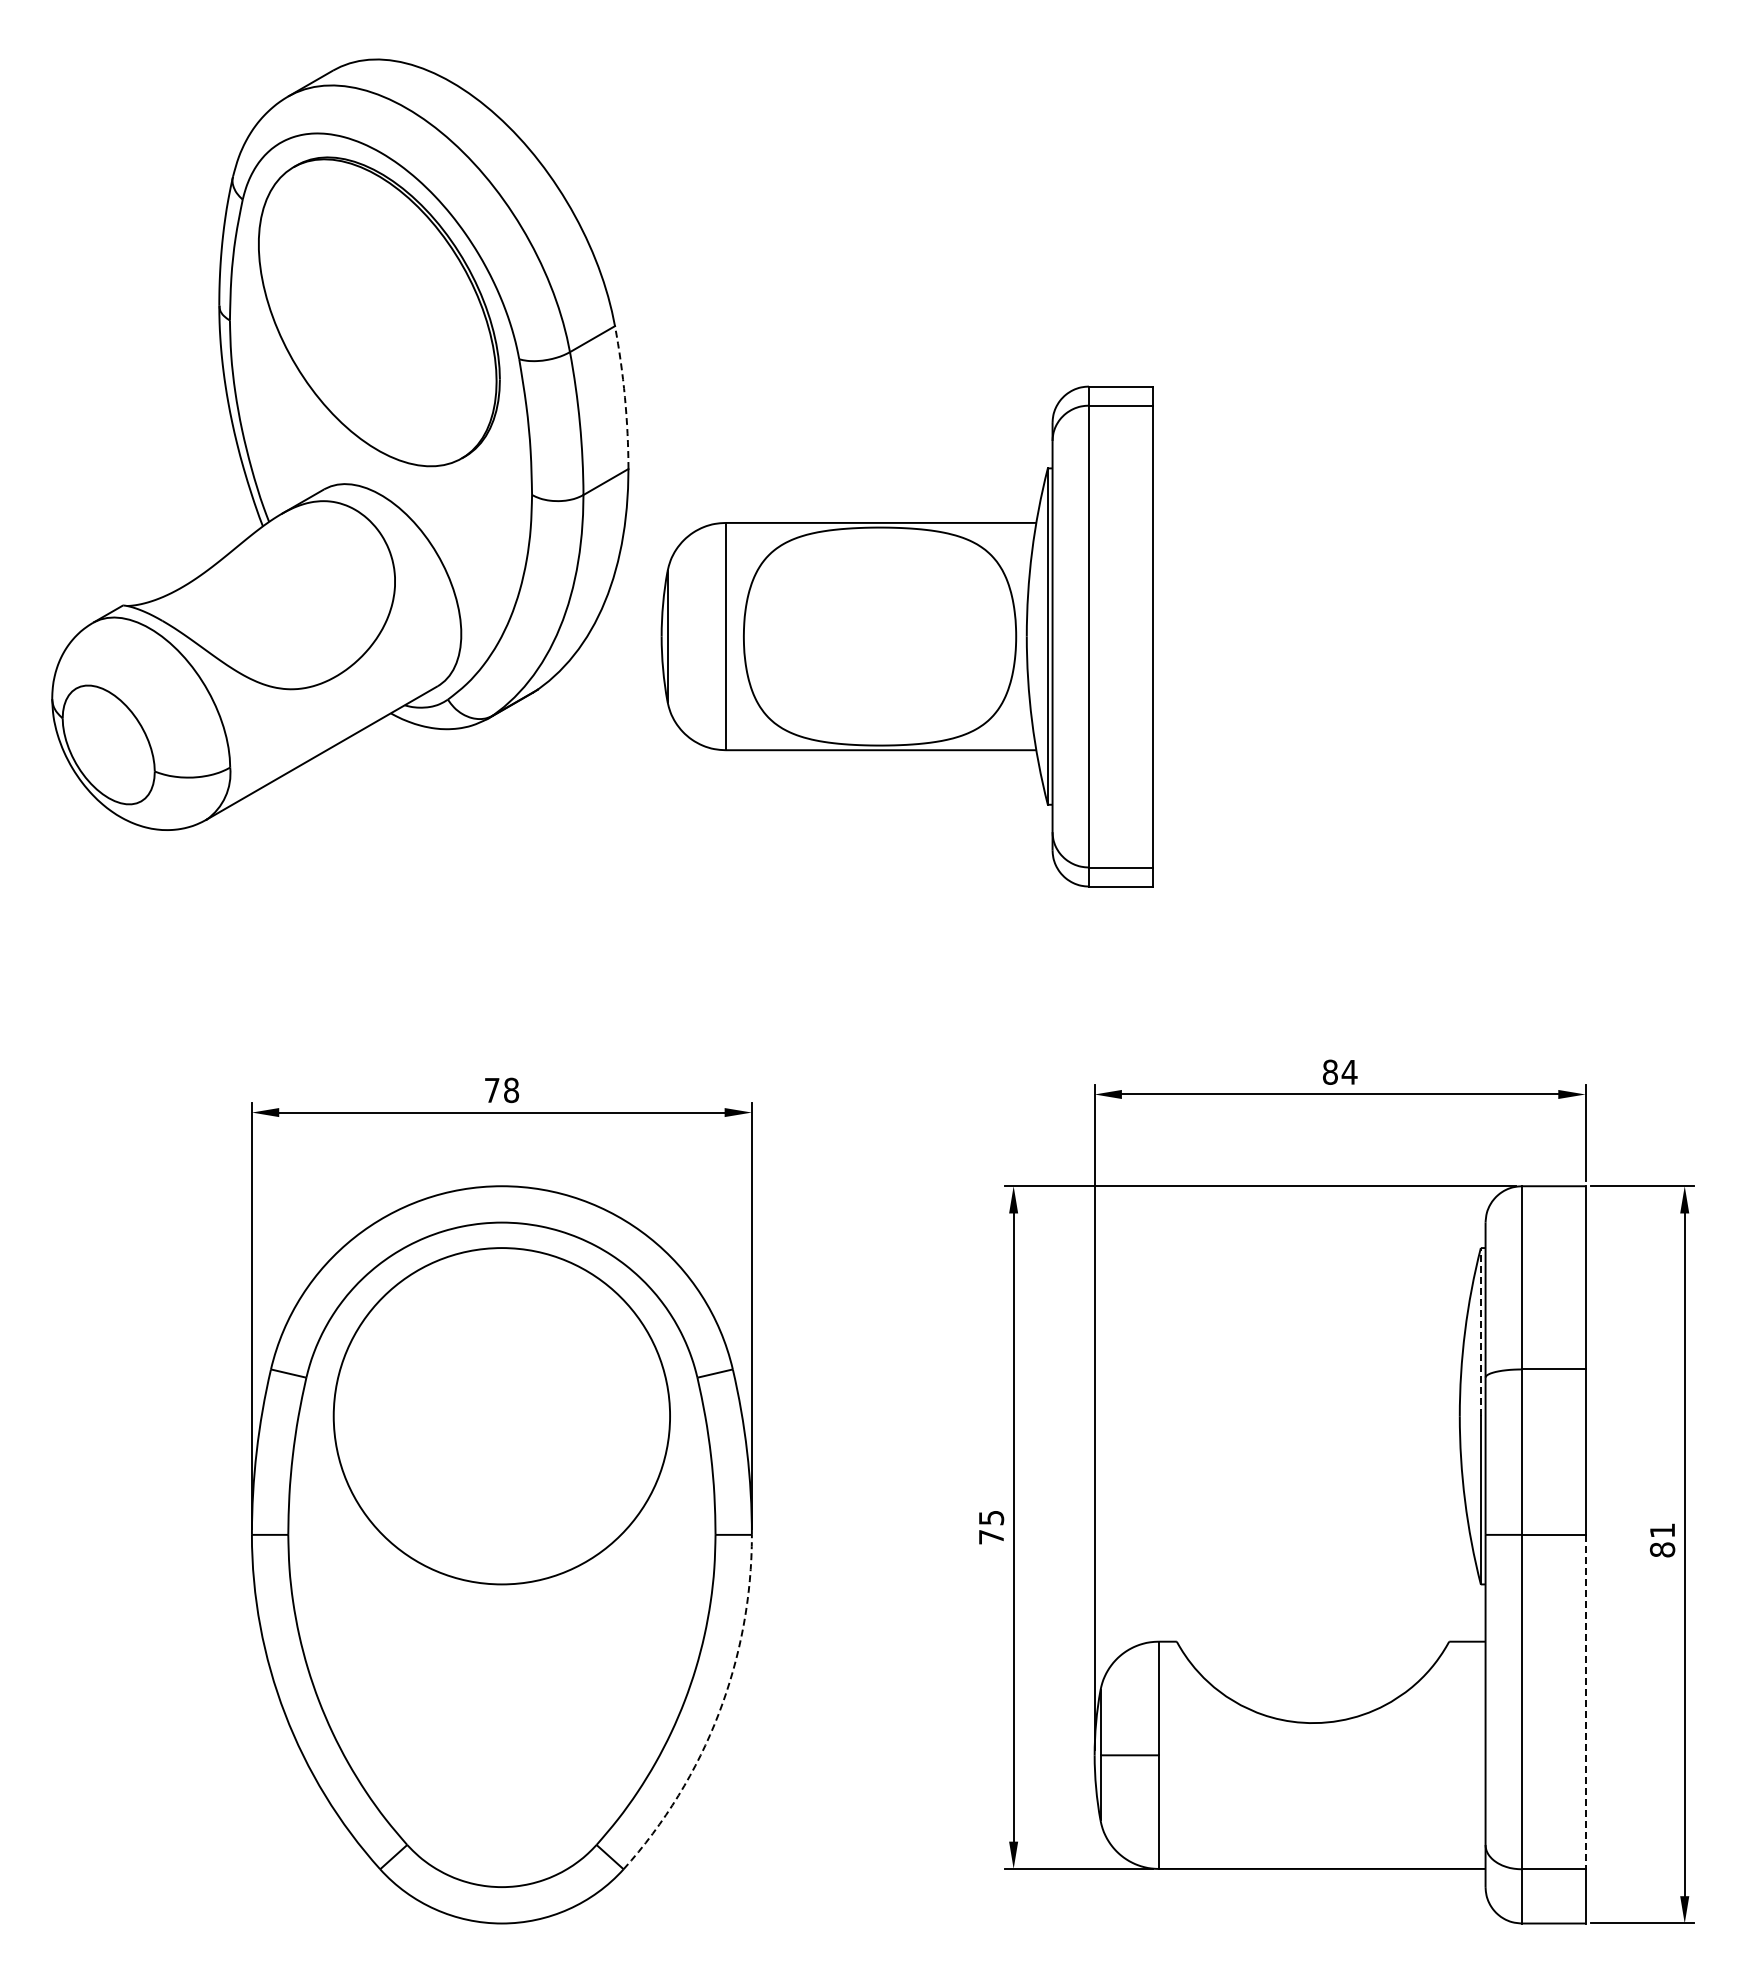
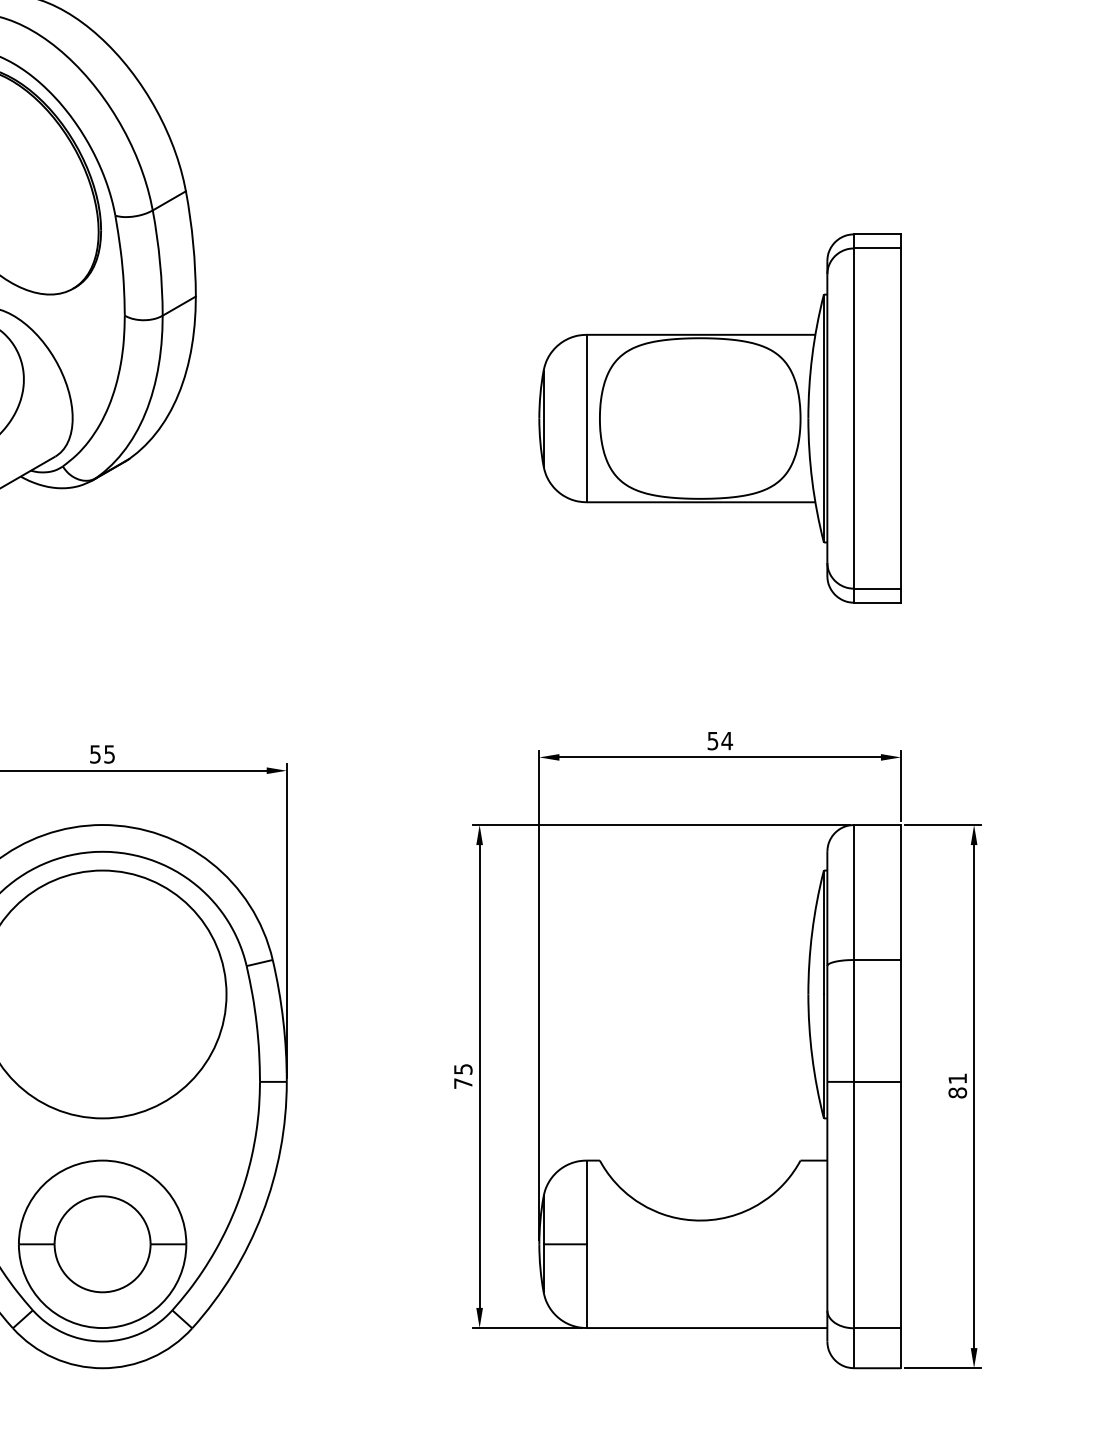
arc: (624, 397) -> (192, 243), dashed -> solid
part: (906, 636) -> (719, 418), moved
text: (1330, 1071) -> (713, 740), 84 -> 54
text: (502, 1090) -> (103, 754), 78 -> 55
line: (1480, 1331) -> (823, 932), dashed -> solid
line: (1585, 1702) -> (900, 1205), dashed -> solid
arc: (718, 1713) -> (262, 1213), dashed -> solid
part: (501, 1754) -> (102, 1243), added

